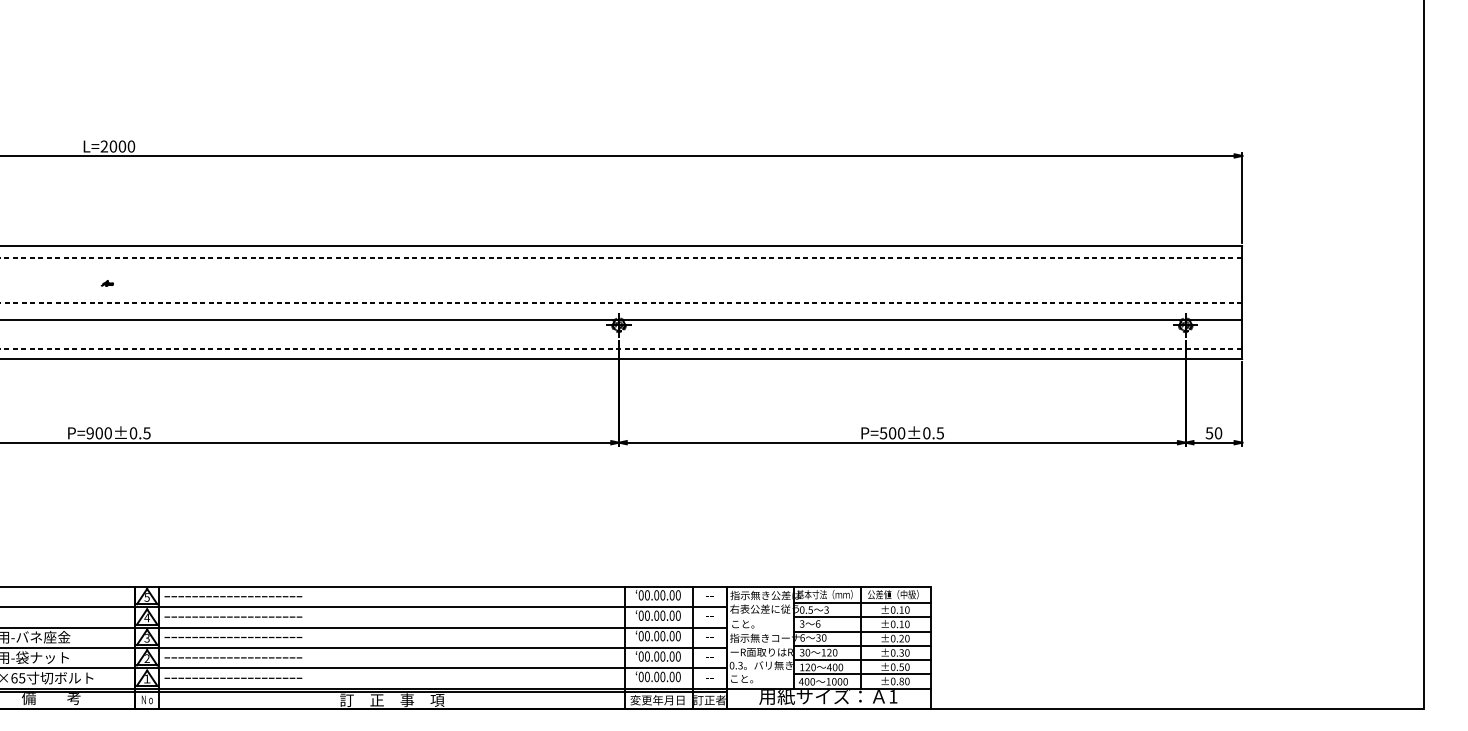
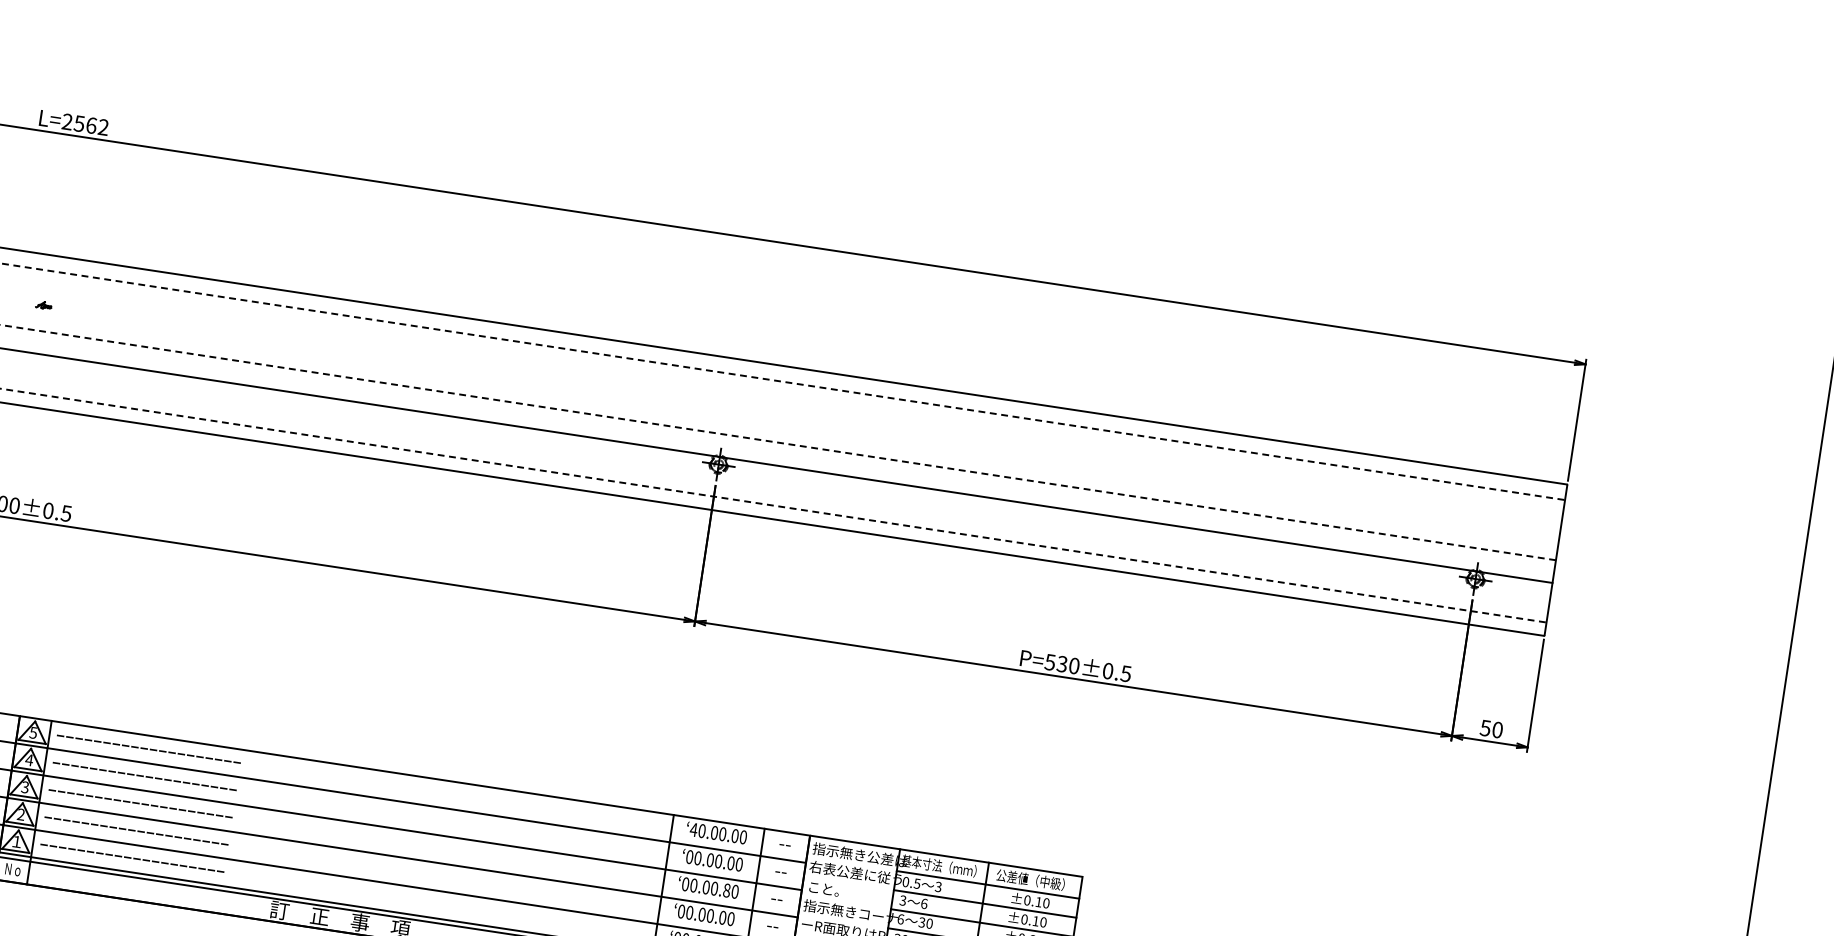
text: (122, 146) -> (91, 125), L=2000 -> L=2562
text: (892, 433) -> (1062, 664), P=500±0.5 -> P=530±0.5
text: (640, 595) -> (692, 829), 00.00.00 -> 40.00.00
text: (671, 635) -> (726, 889), 00.00.00 -> 00.00.80

